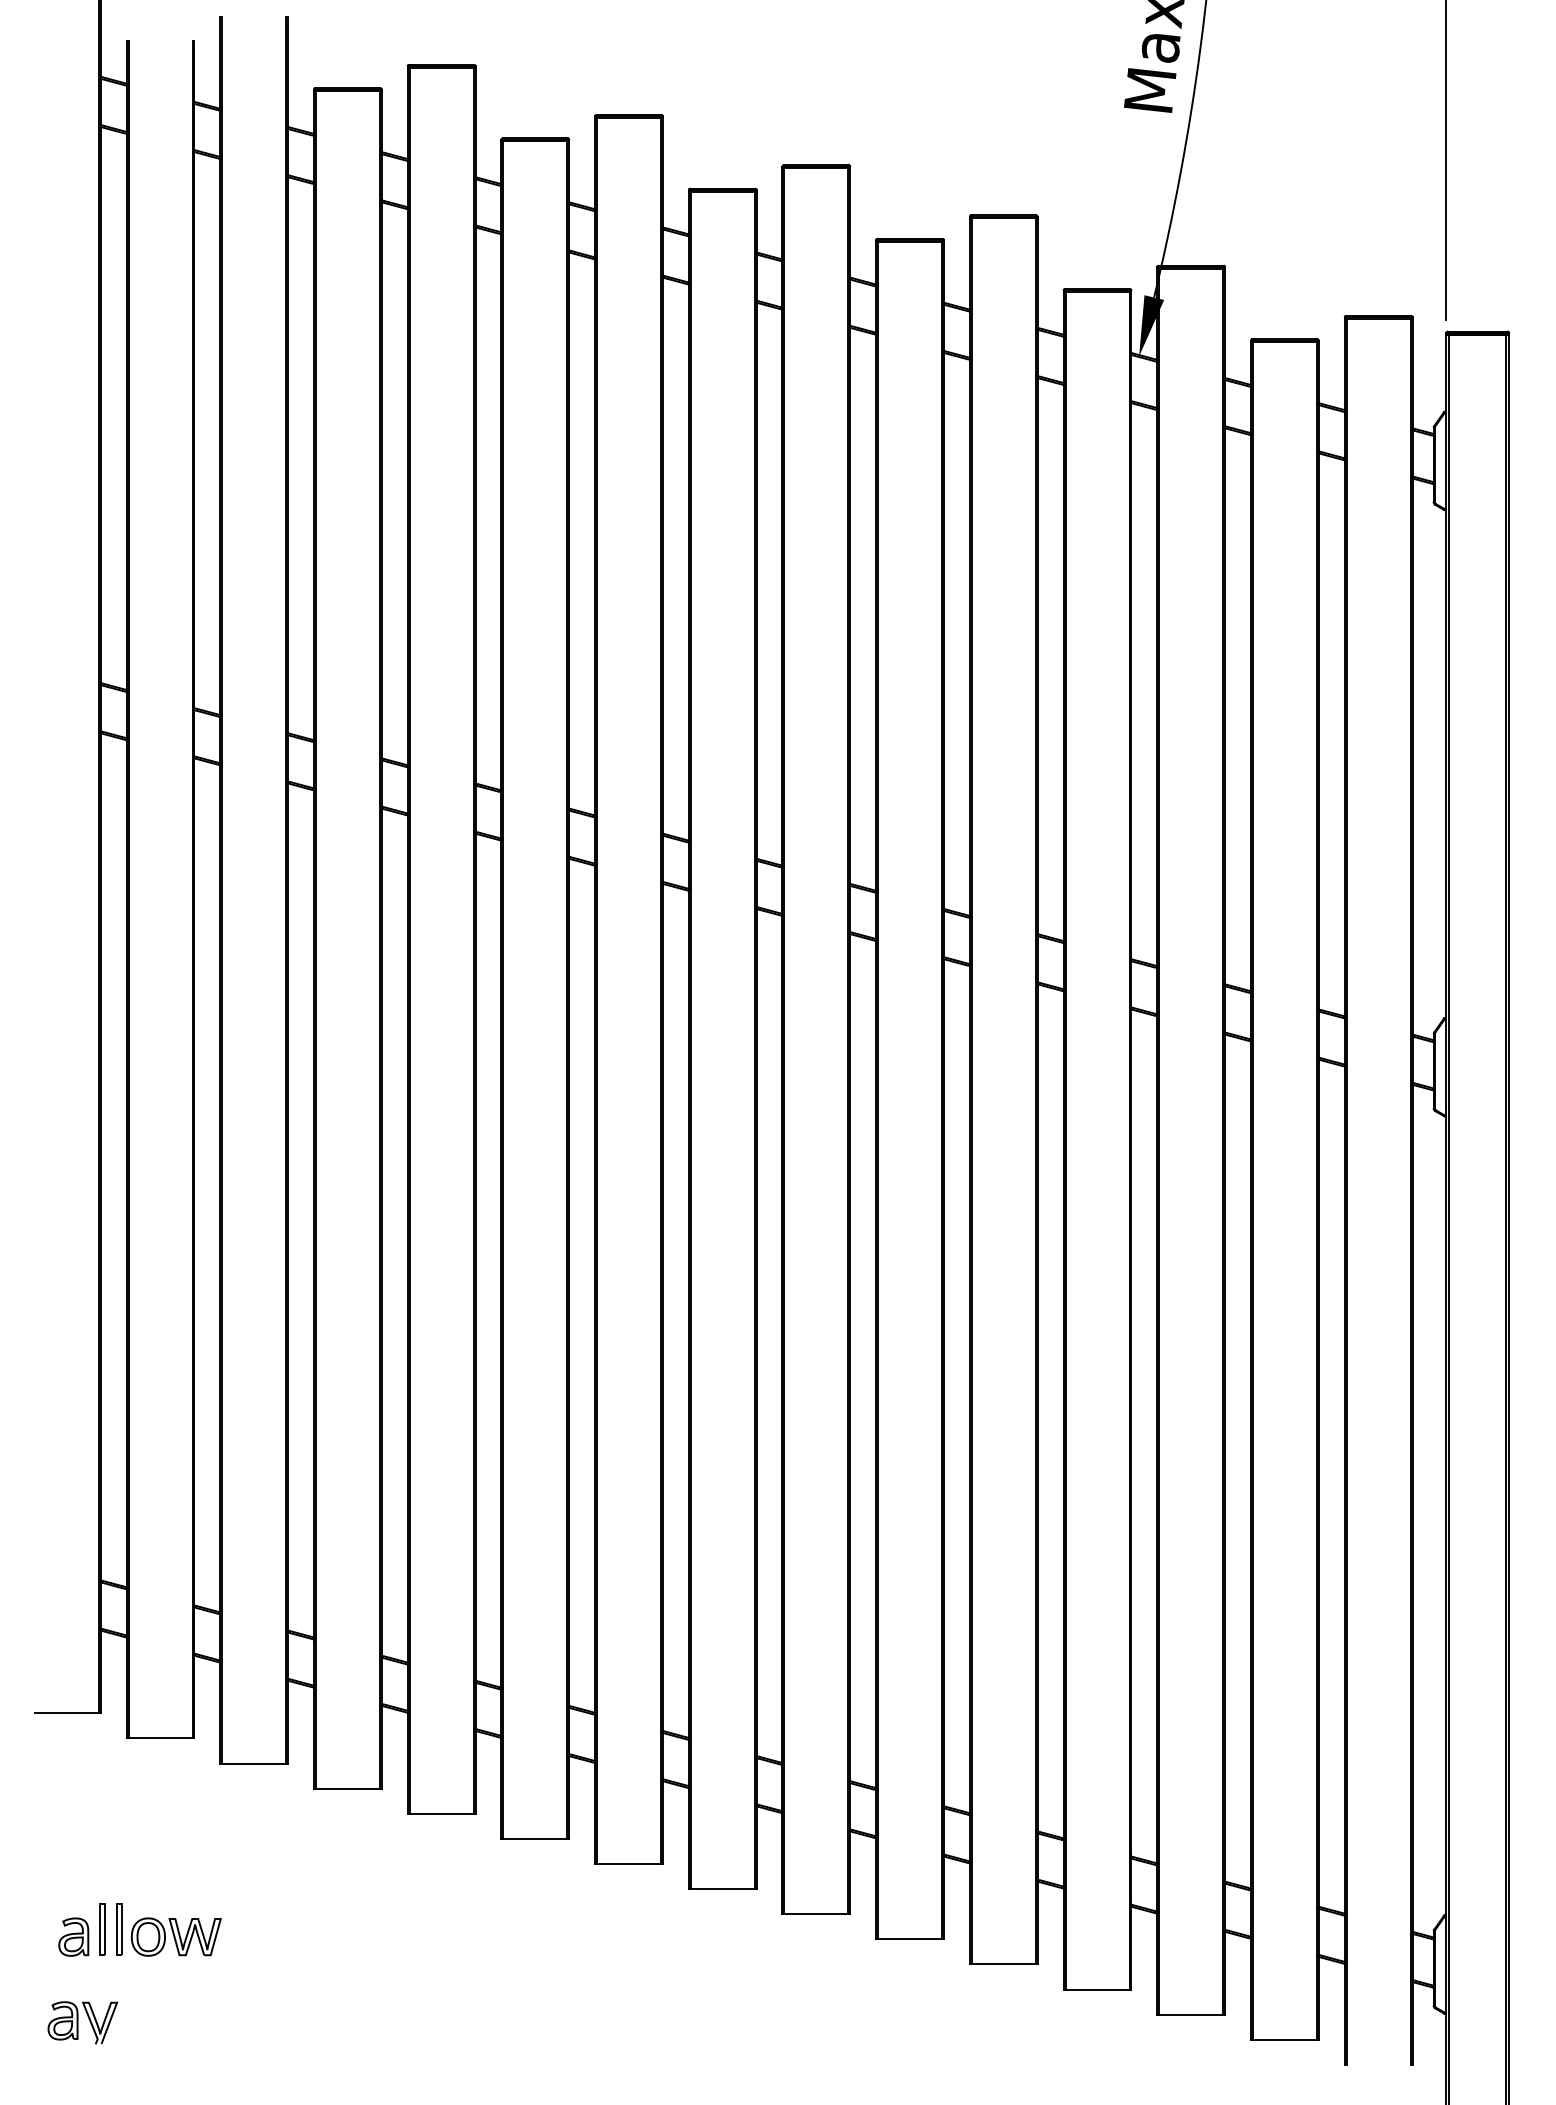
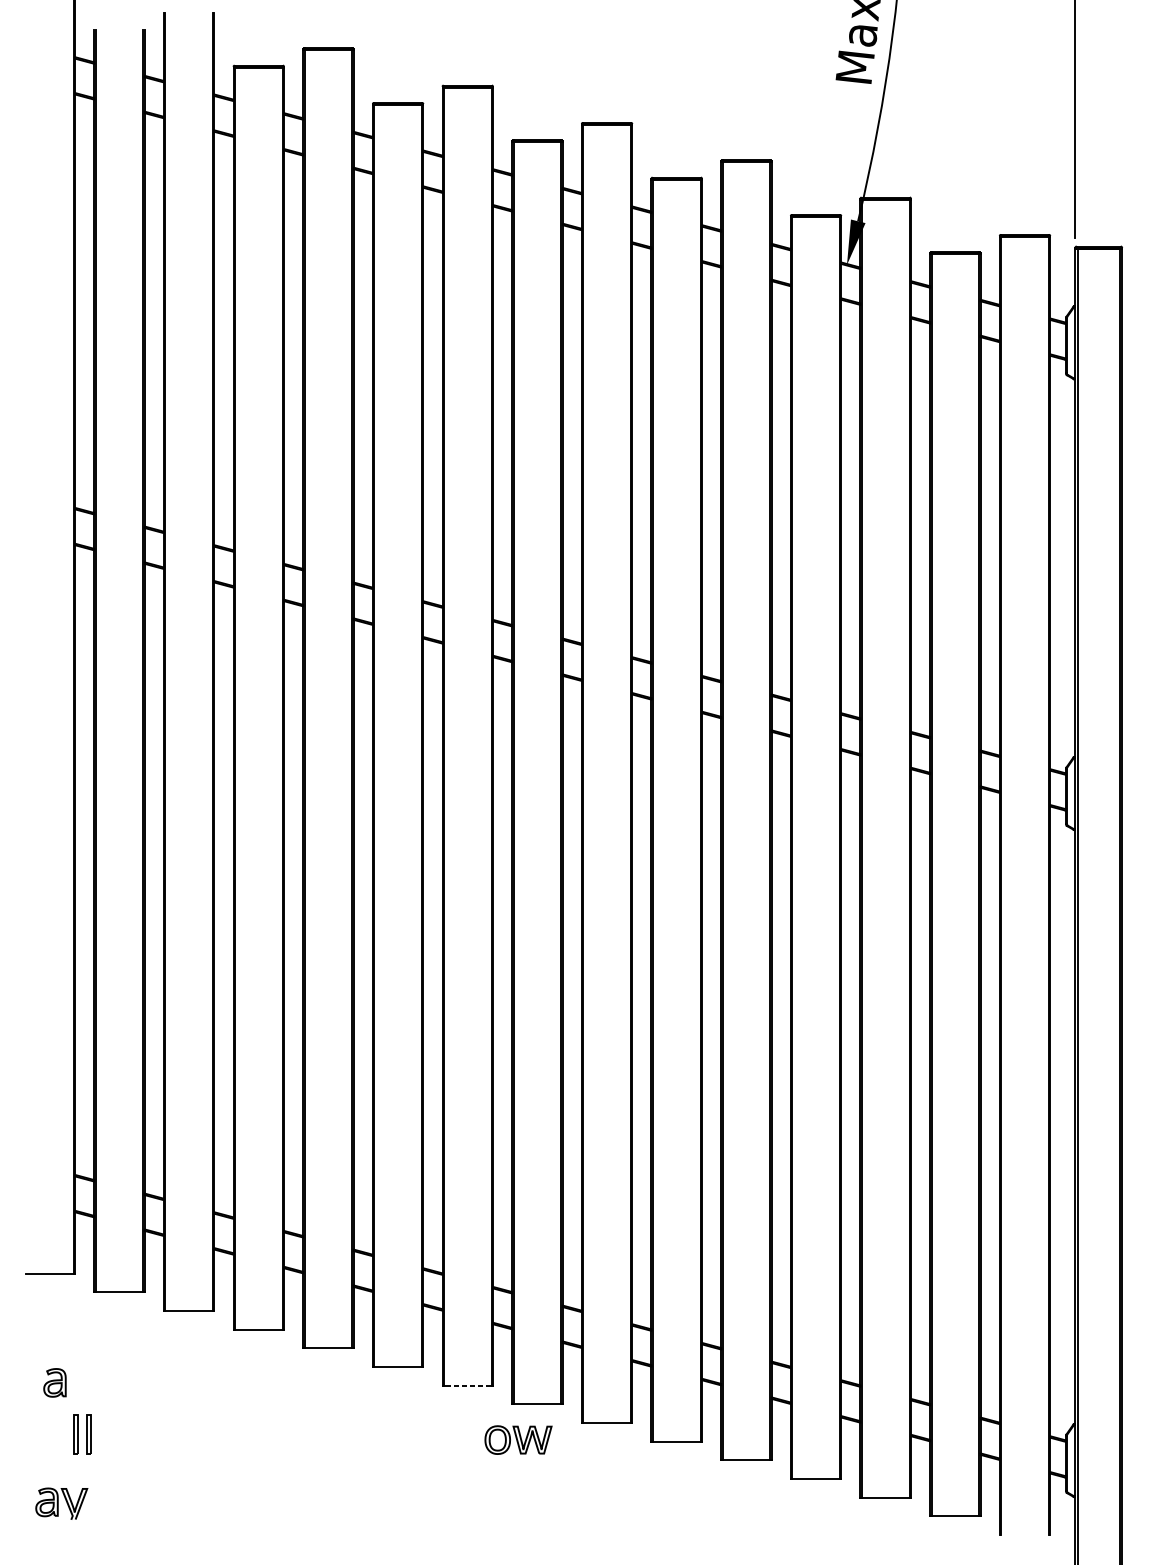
line: (628, 1864) -> (467, 1386), solid -> dashed
part: (73, 1936) -> (54, 1382), moved
part: (175, 1936) -> (517, 1439), moved

